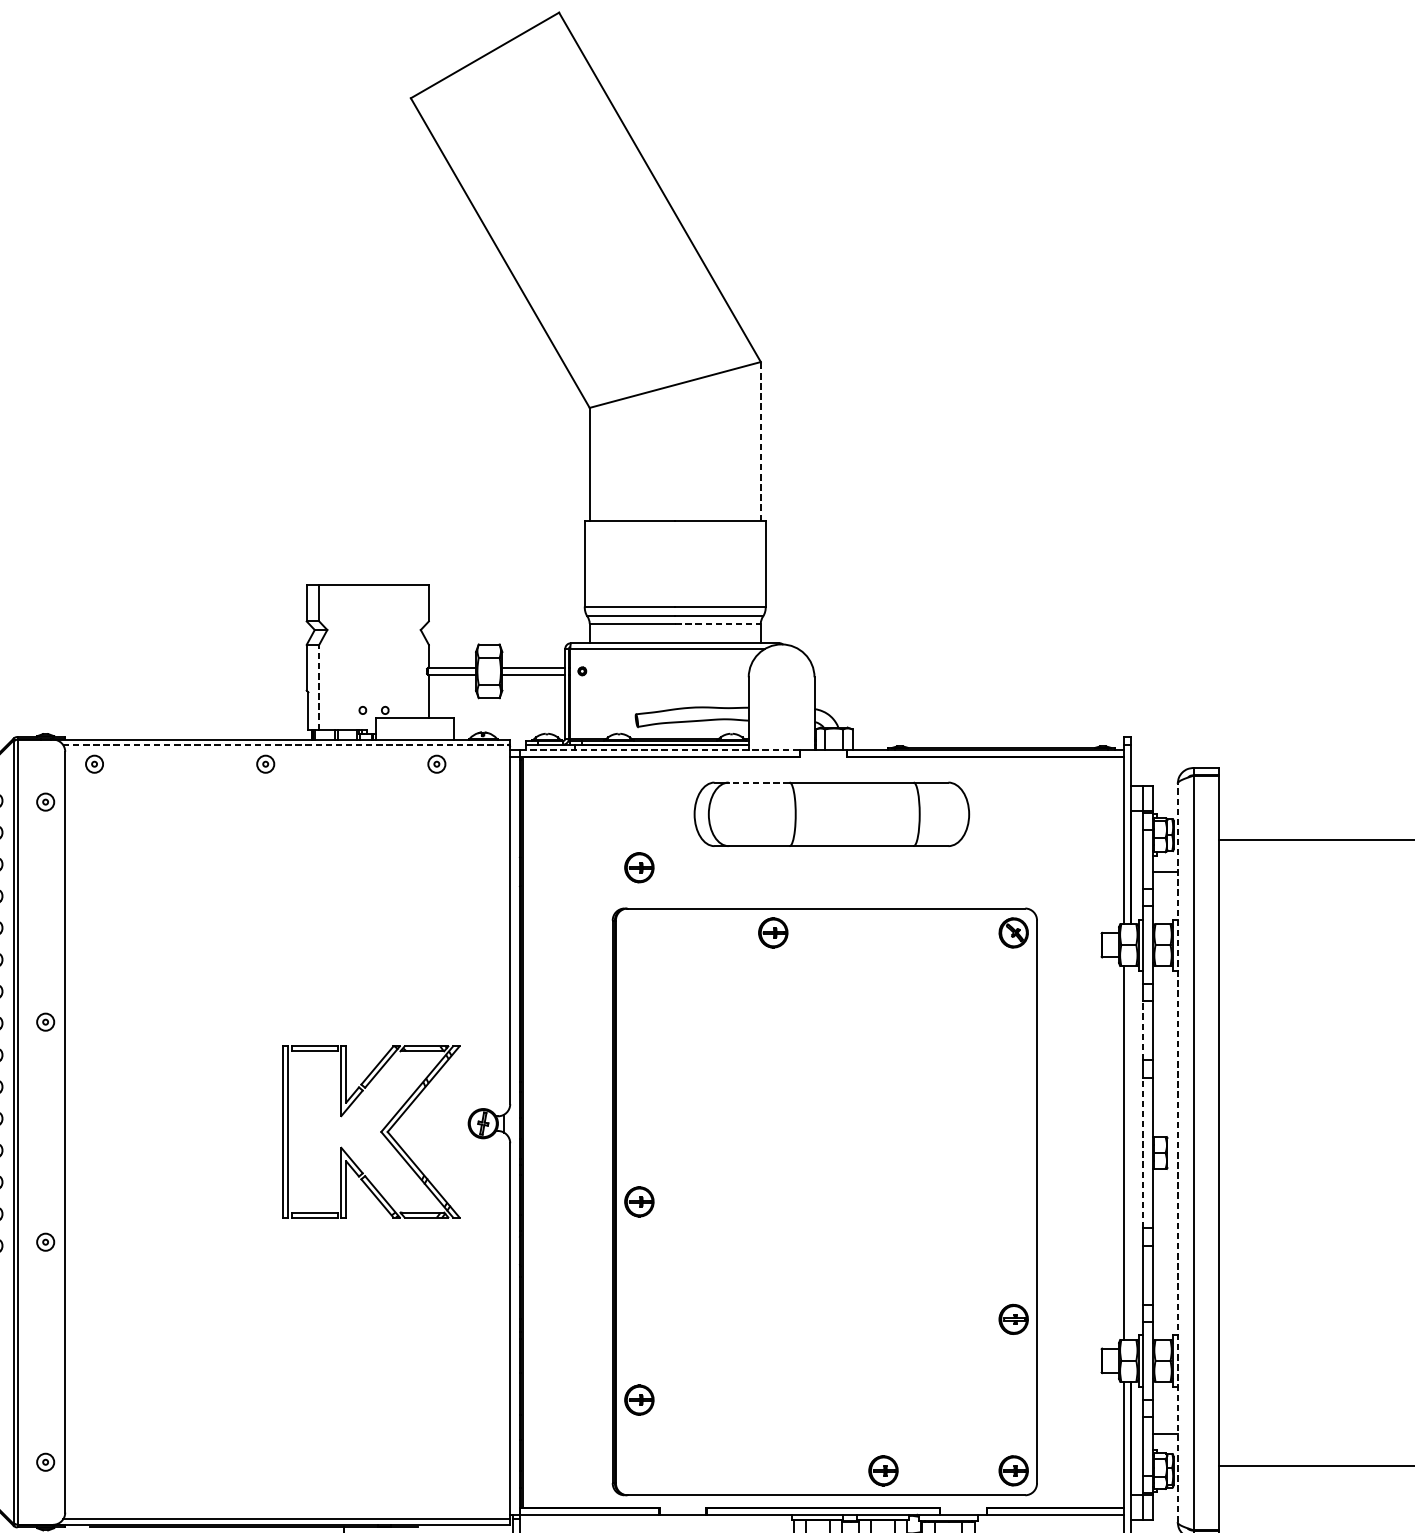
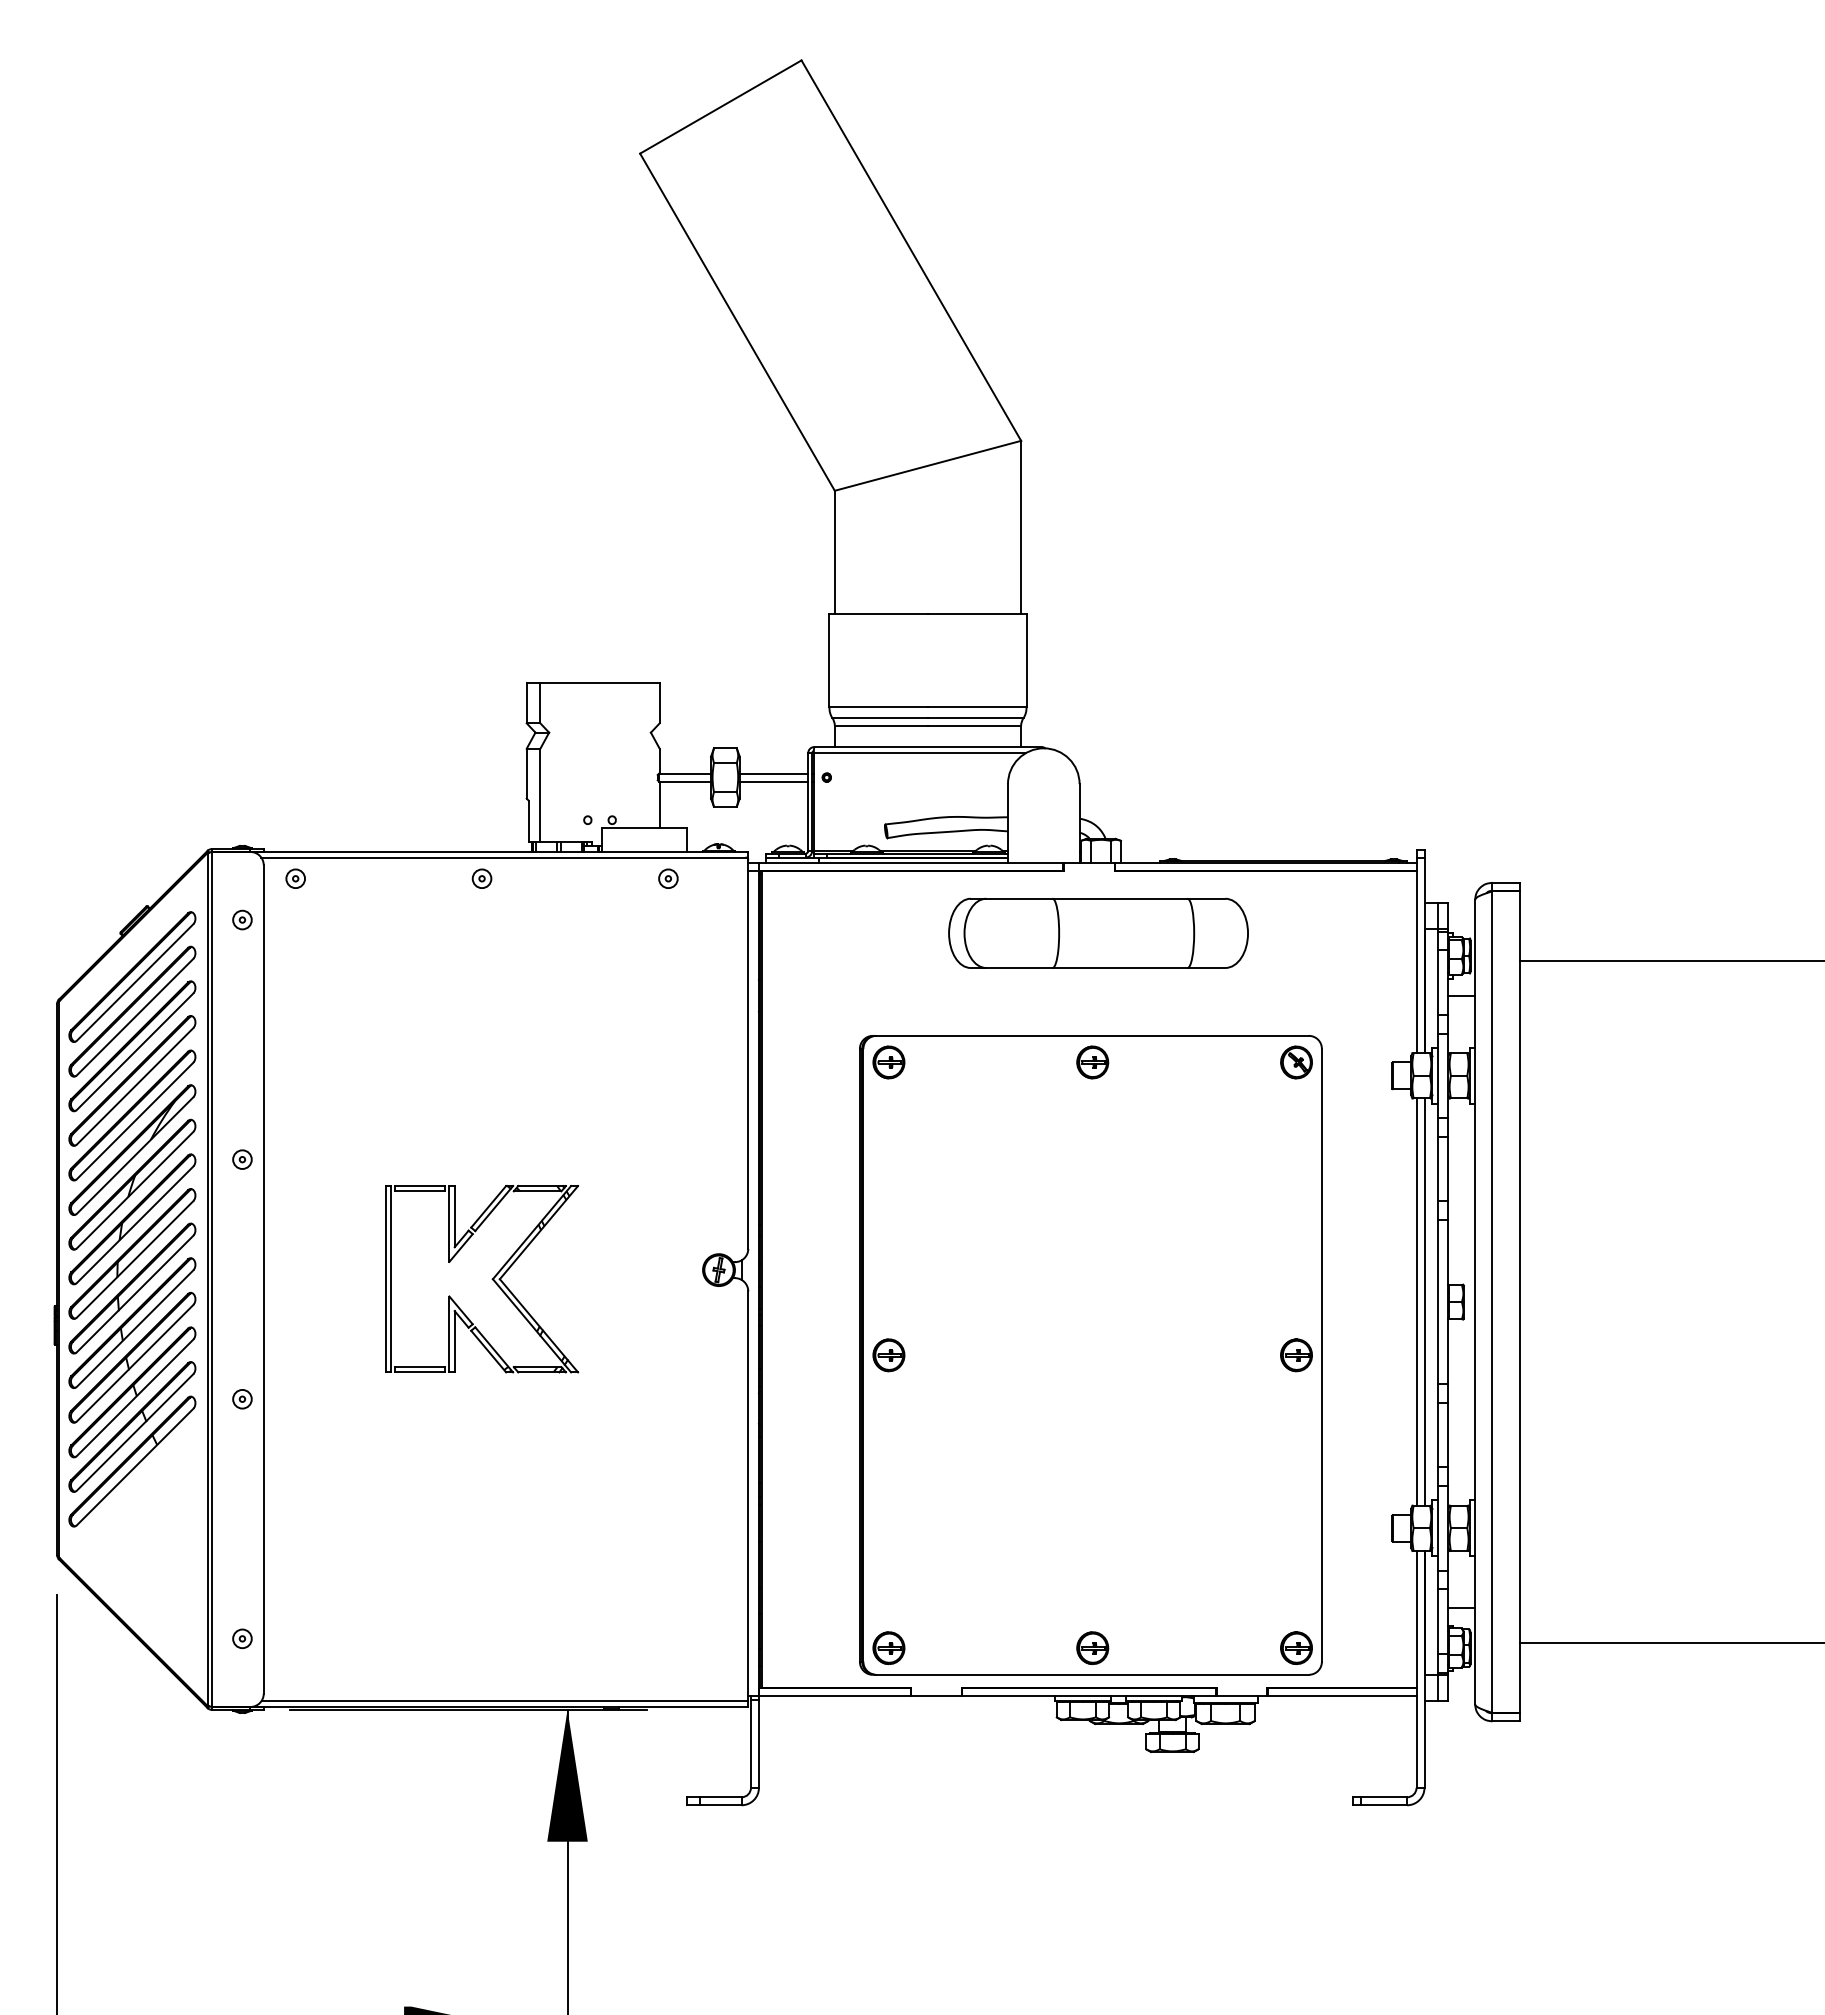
line: (761, 441) -> (1021, 527), dashed -> solid
line: (717, 623) -> (974, 725), dashed -> solid
line: (319, 686) -> (540, 794), dashed -> solid
line: (285, 744) -> (503, 857), dashed -> solid
line: (660, 749) -> (911, 862), dashed -> solid
line: (758, 782) -> (1018, 898), dashed -> solid
part: (638, 867) -> (888, 1062), moved
part: (773, 932) -> (1092, 1062), moved
line: (1143, 1030) -> (1437, 1168), dashed -> solid
part: (380, 1132) -> (491, 1279), moved
line: (1131, 1152) -> (1424, 1301), added
line: (1143, 1152) -> (1437, 1301), dashed -> solid
line: (1178, 1153) -> (1475, 1302), dashed -> solid
part: (1013, 1319) -> (1296, 1355), moved
part: (638, 1399) -> (888, 1647), moved
part: (883, 1470) -> (1092, 1647), moved

